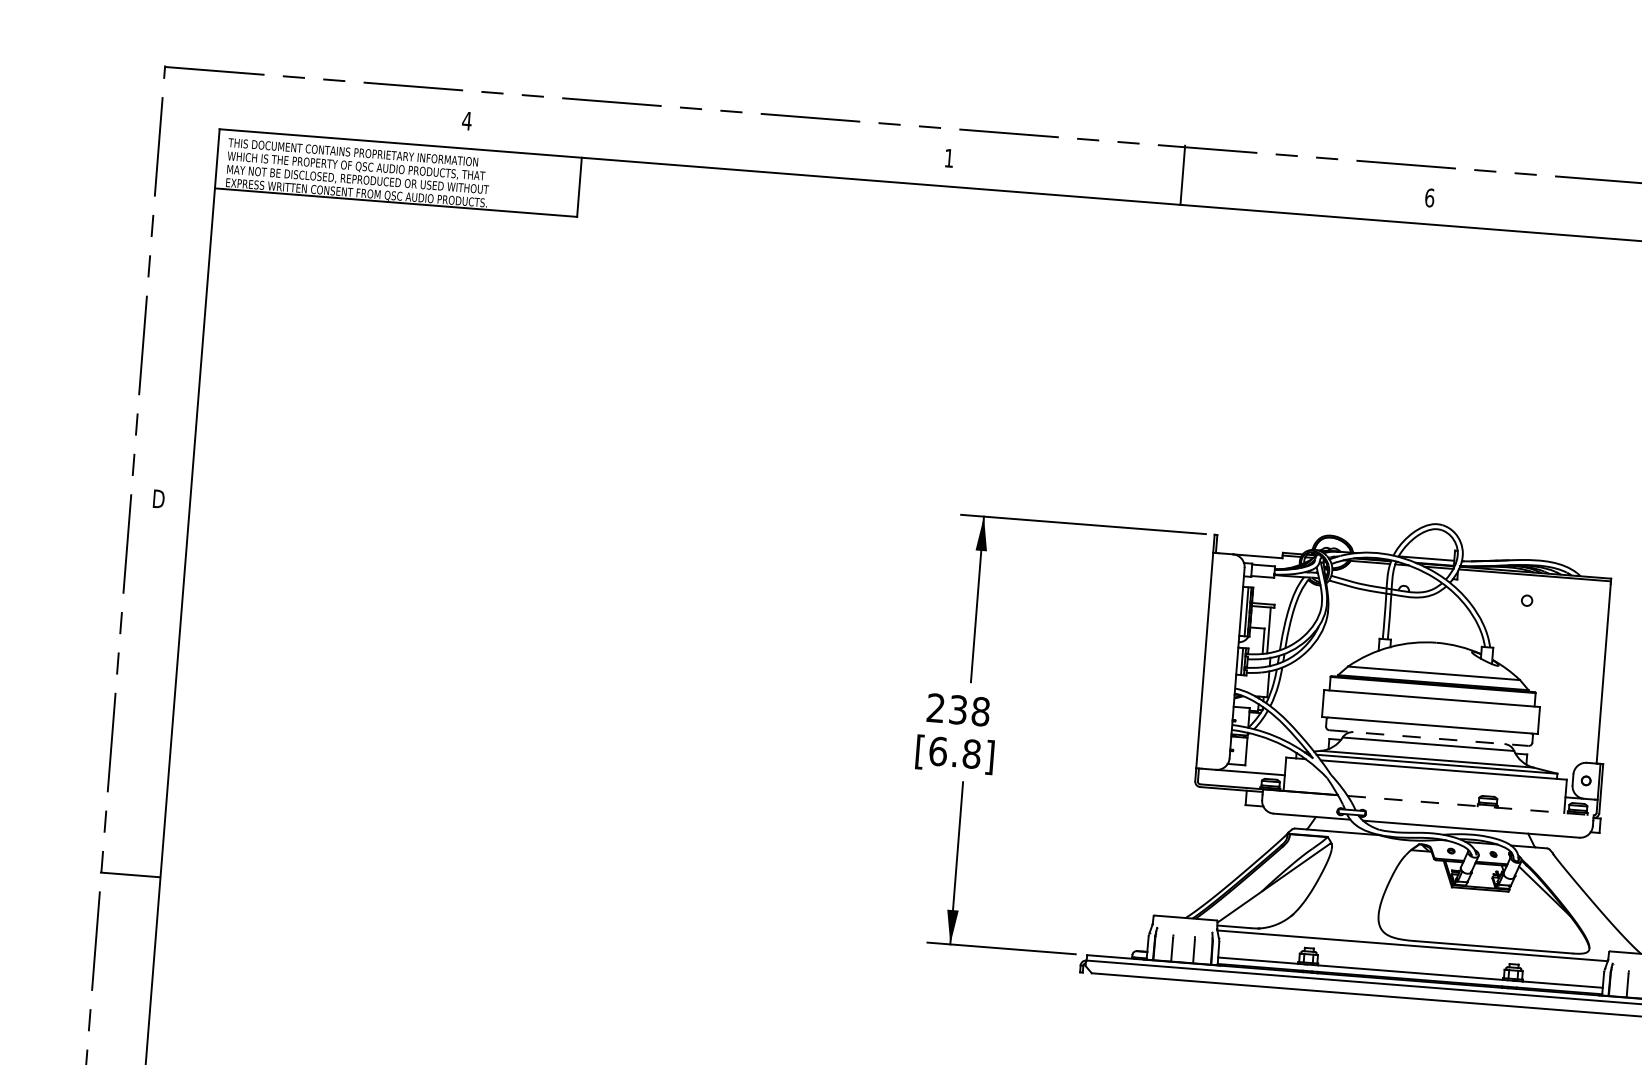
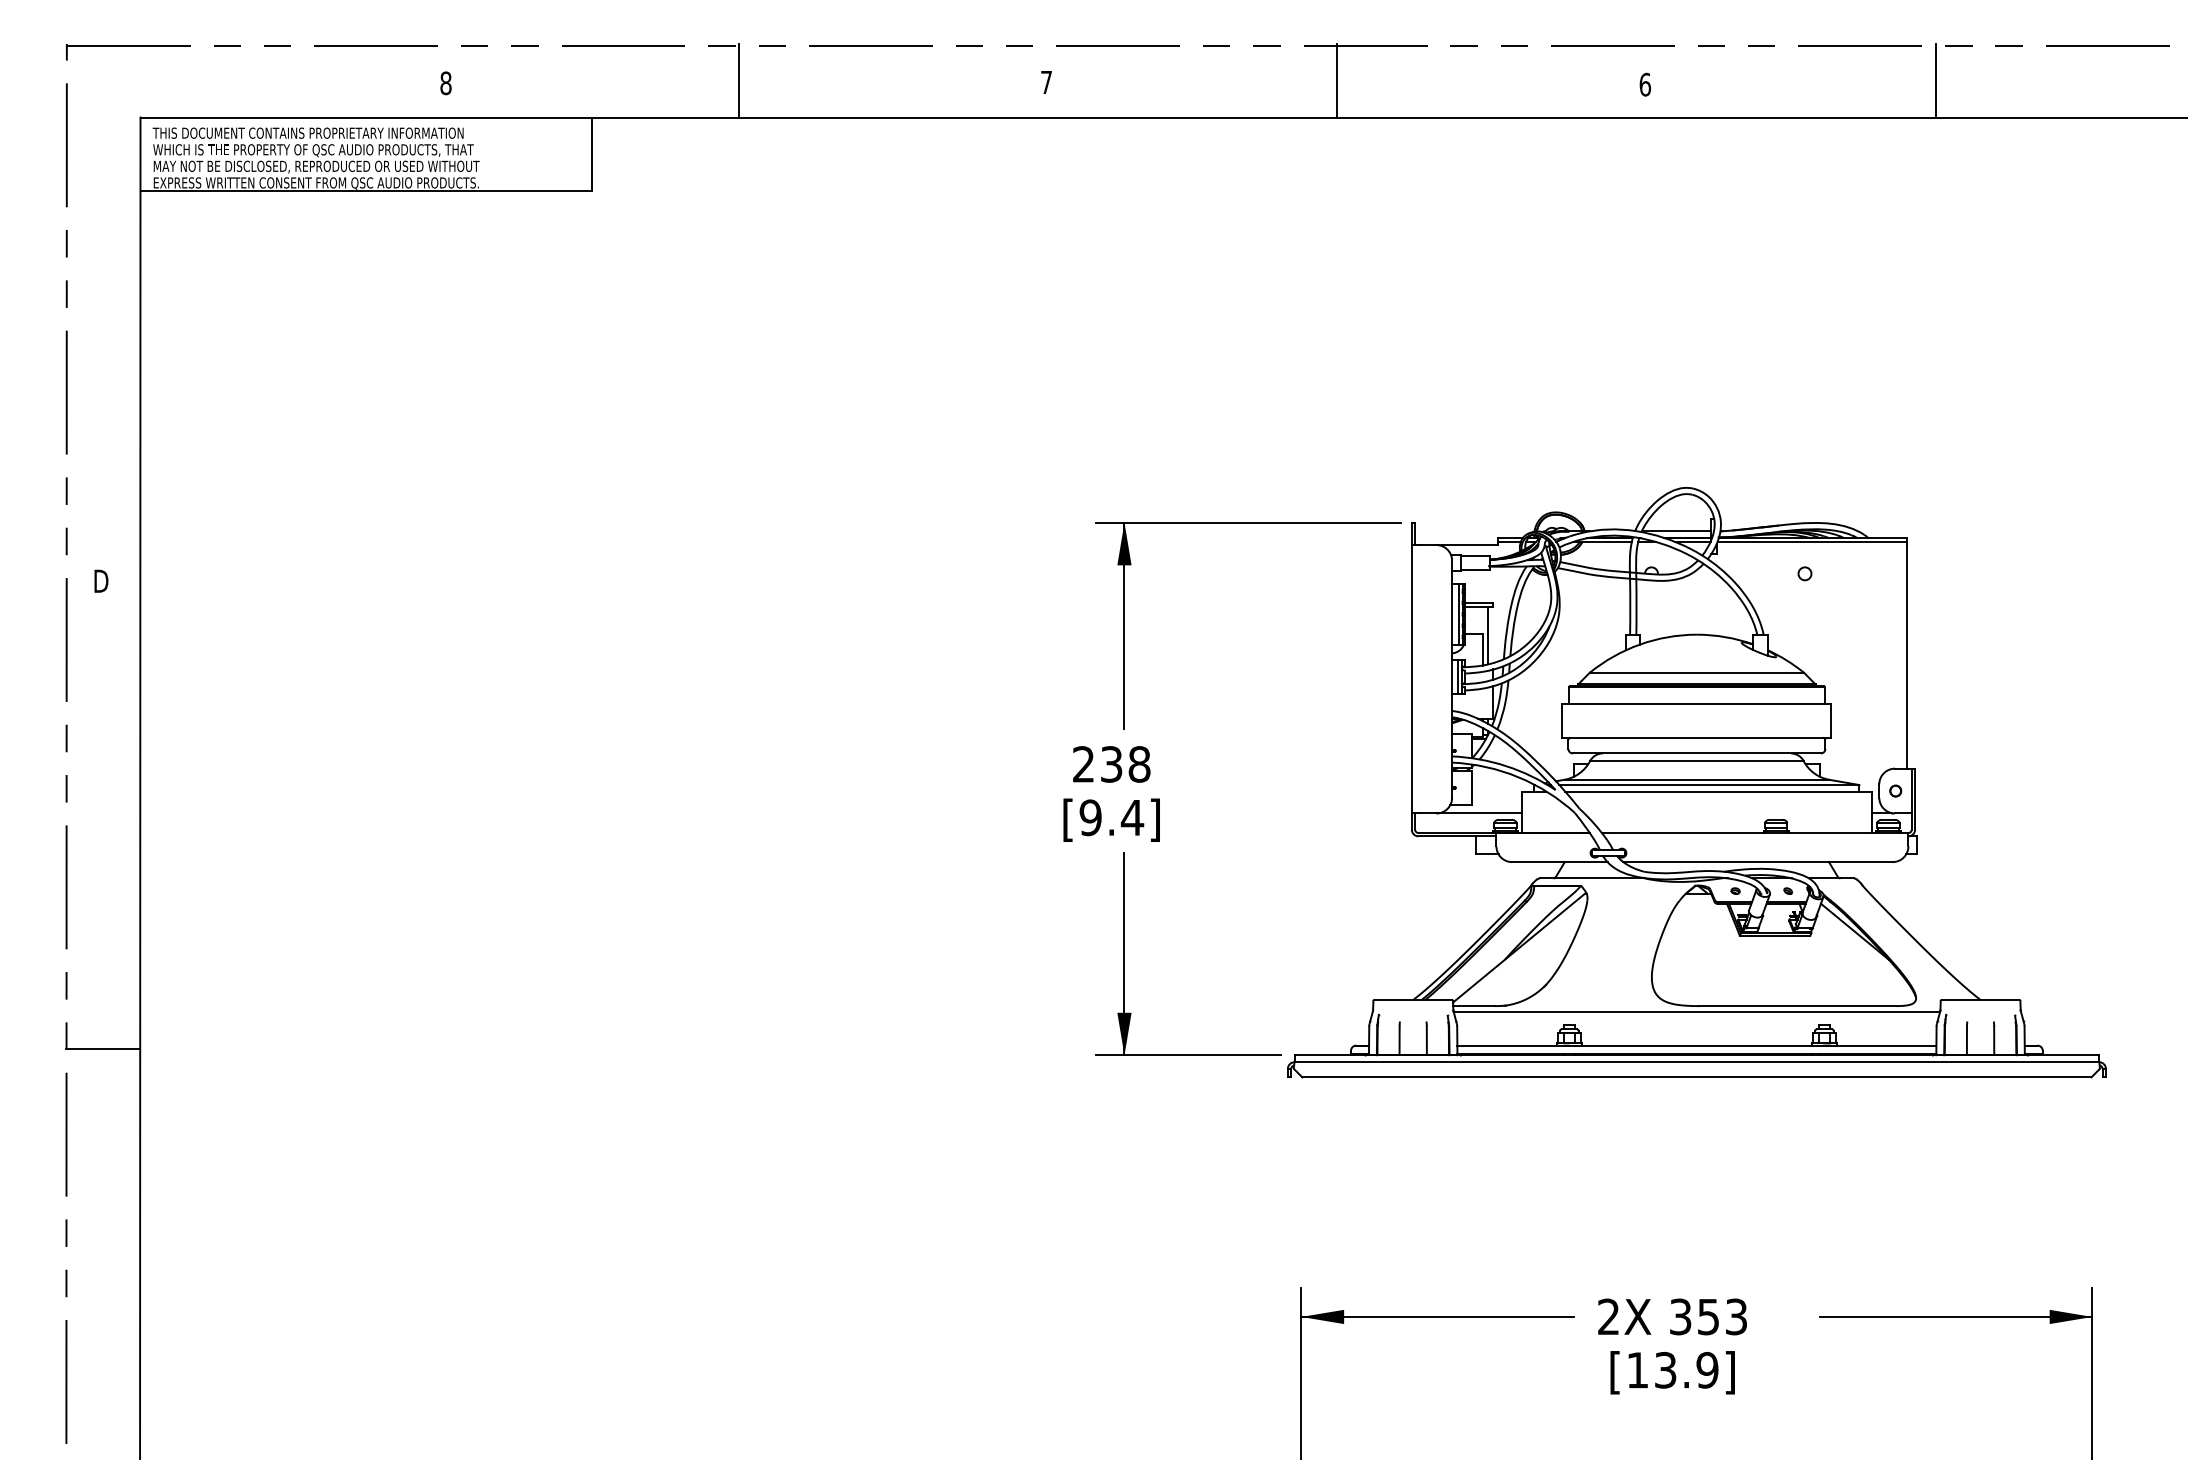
text: (466, 121) -> (445, 83), 4 -> 8
line: (702, 137) -> (738, 80), added
text: (949, 158) -> (1046, 82), 1 -> 7
line: (1429, 738) -> (1697, 753), dashed -> solid
text: (954, 752) -> (1111, 817), [6.8] -> [9.4]
line: (1471, 805) -> (1755, 832), dashed -> solid

